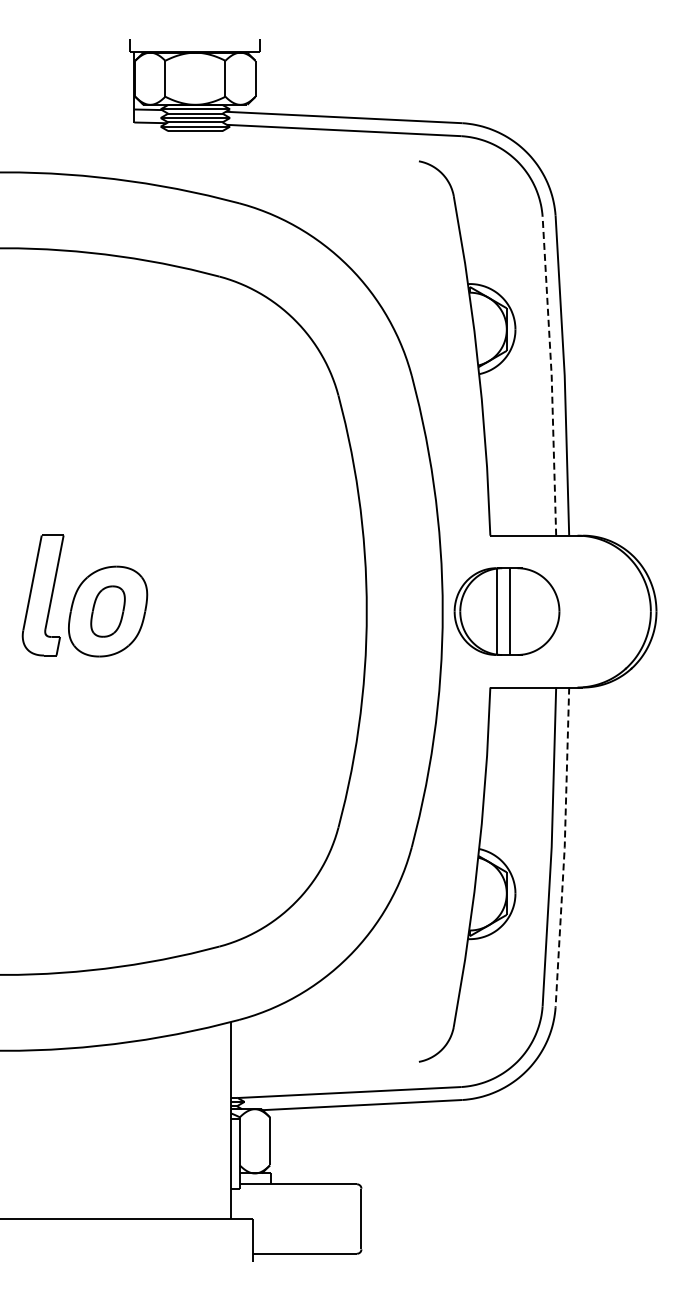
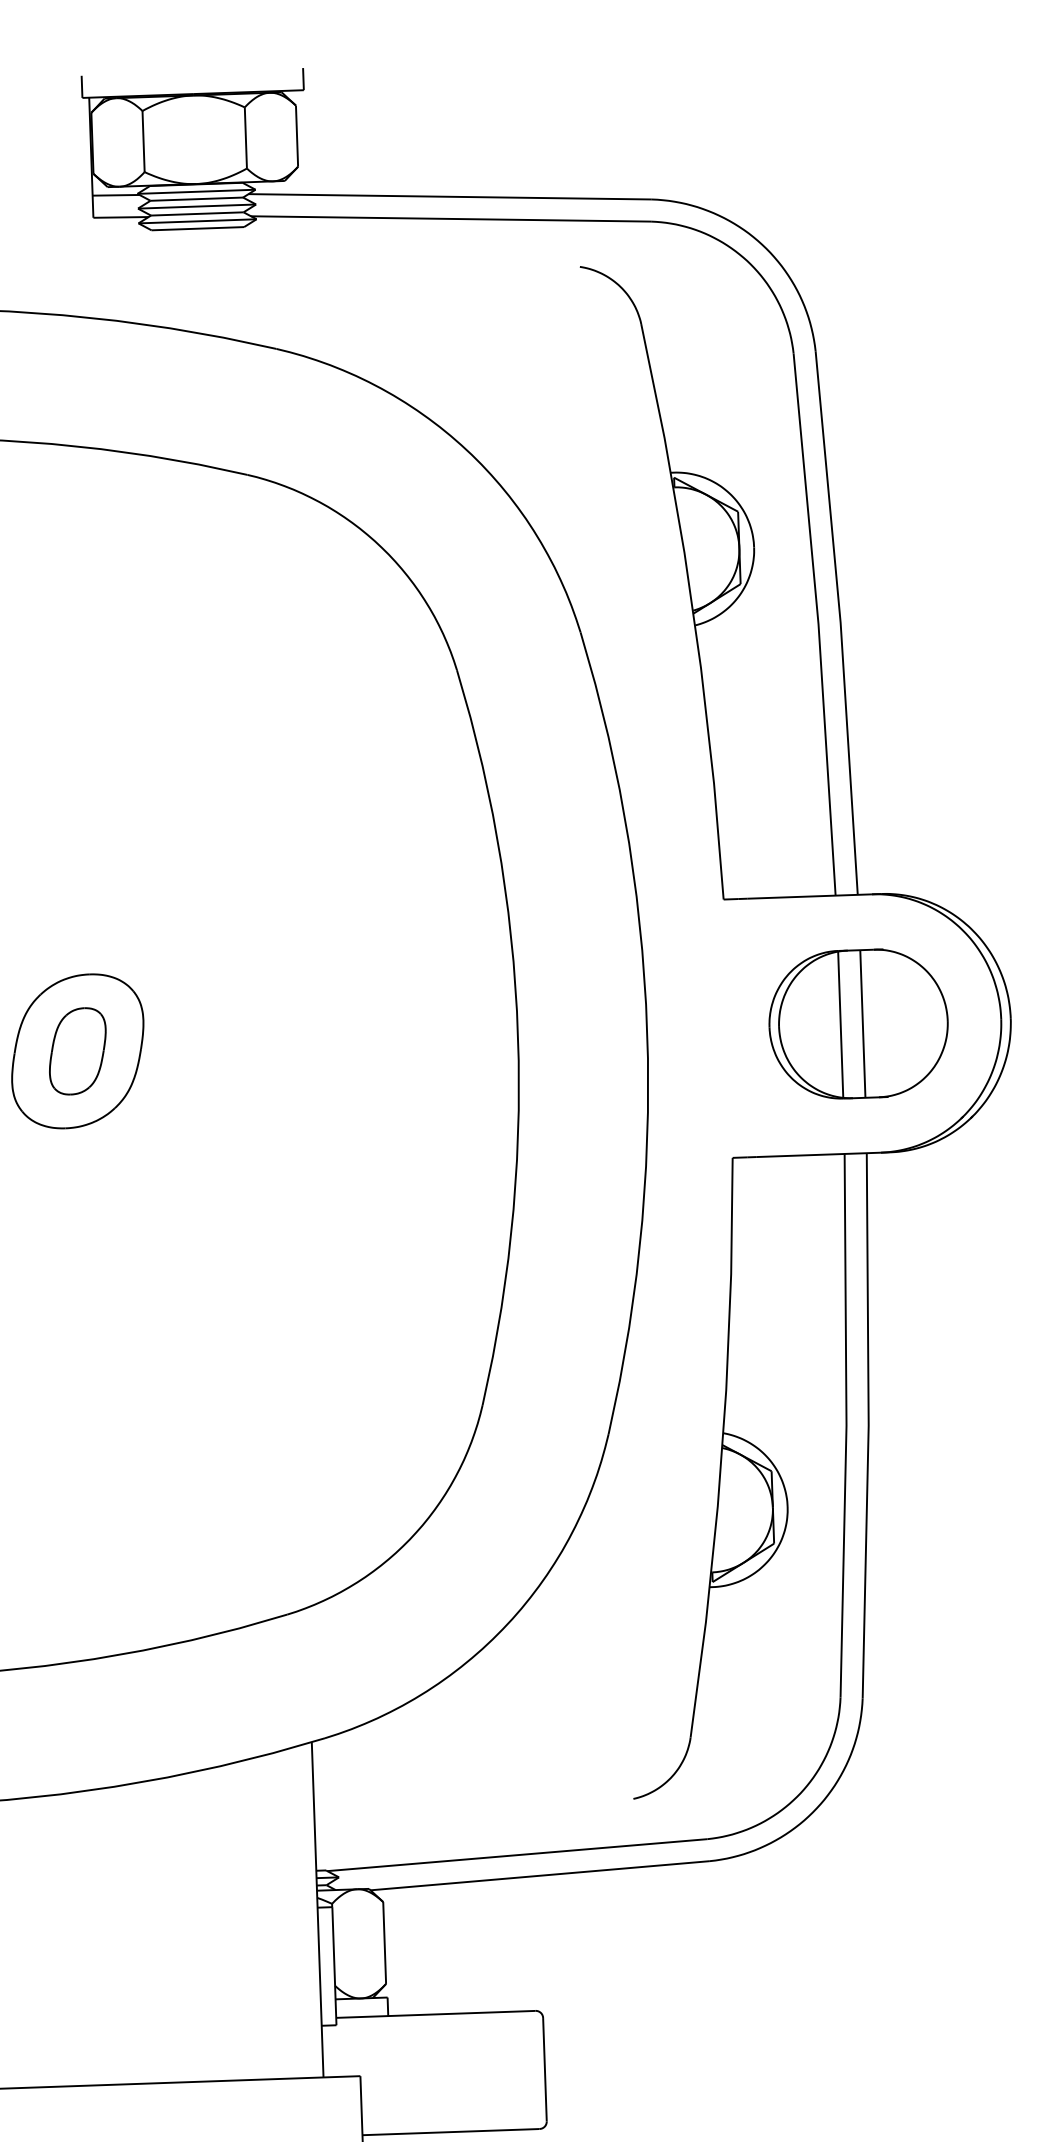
line: (551, 376) -> (818, 625), dashed -> solid
part: (506, 611) -> (857, 1023), moved
line: (564, 847) -> (868, 1425), dashed -> solid

